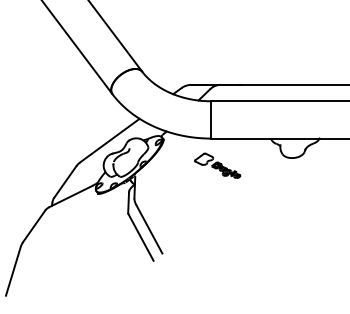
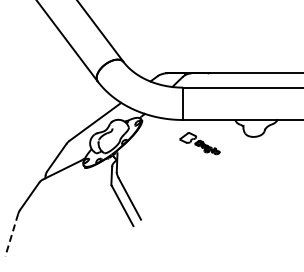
part: (217, 165) -> (199, 143), moved
line: (13, 271) -> (11, 235), solid -> dashed

